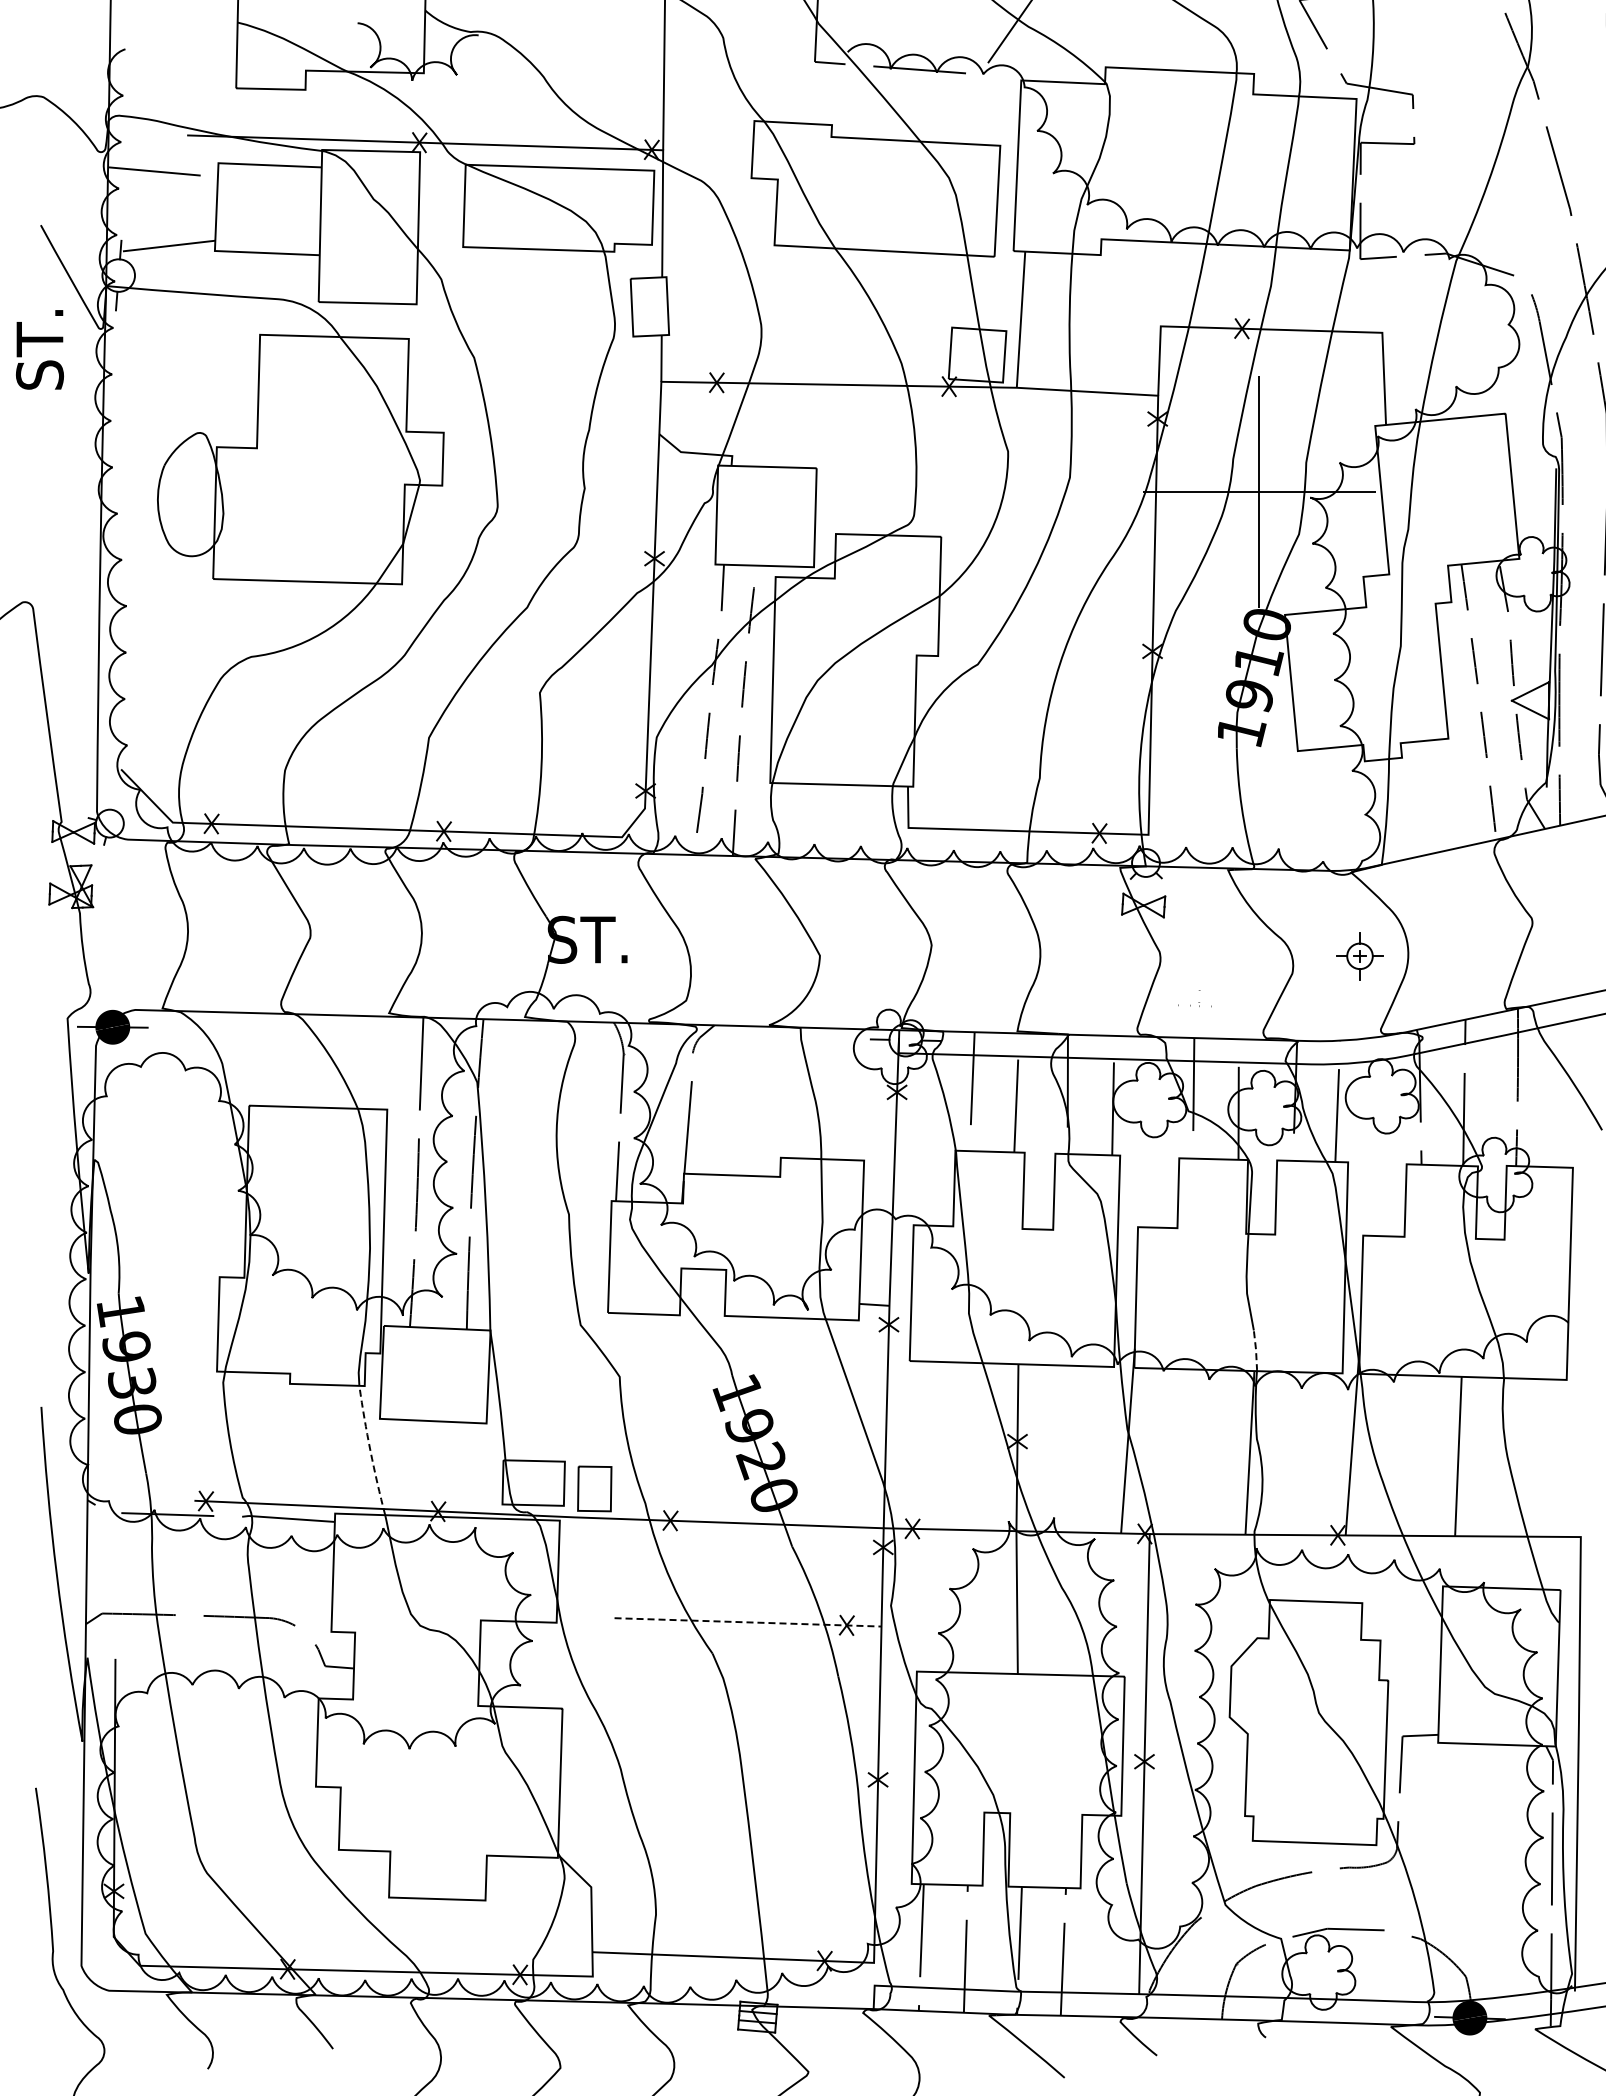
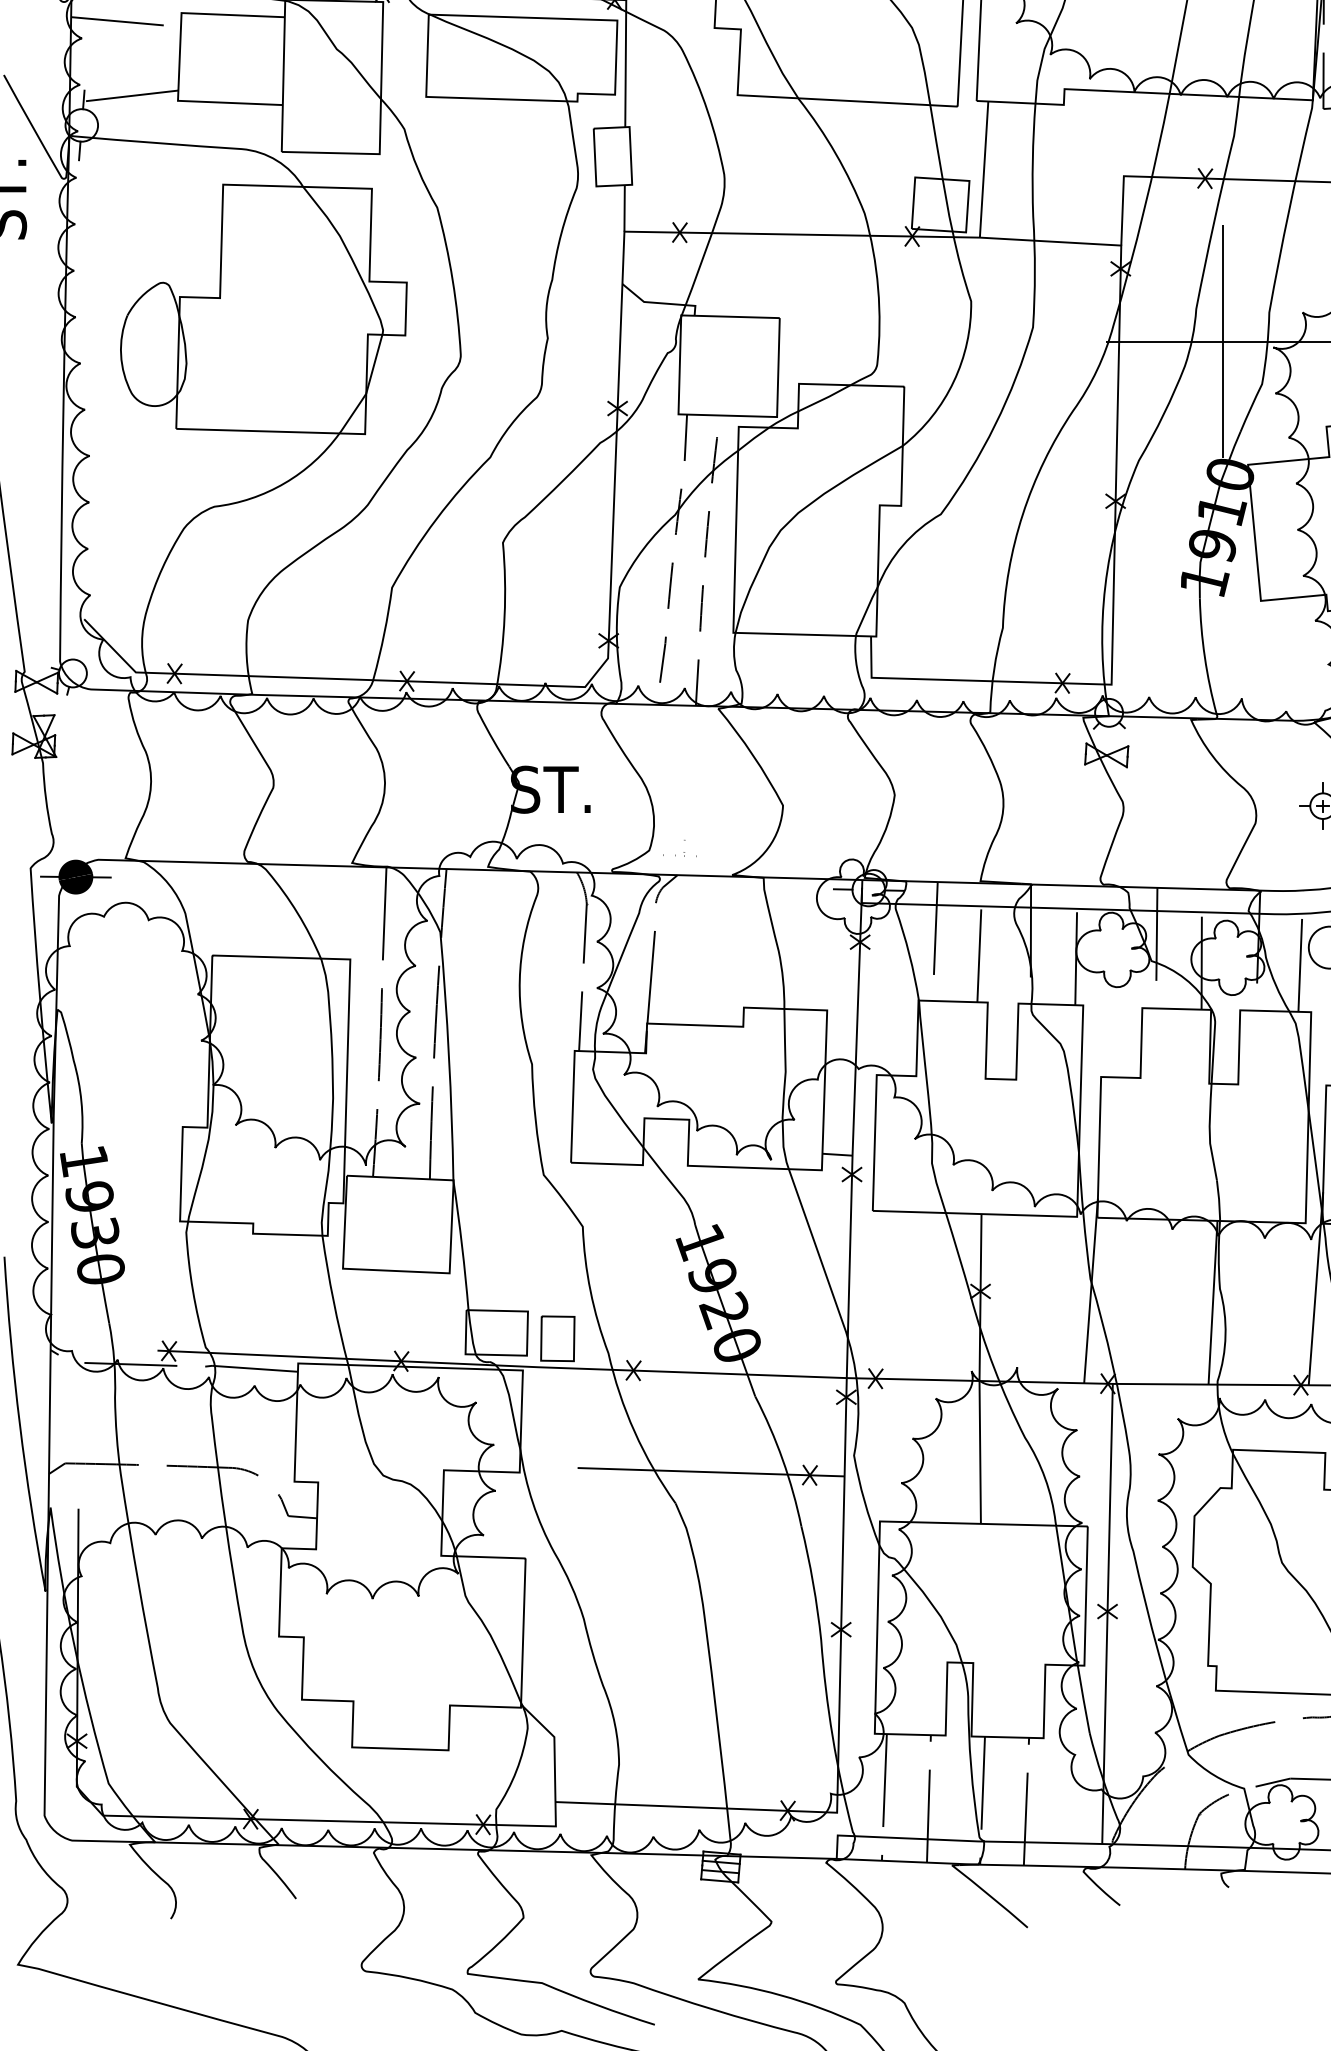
part: (1194, 998) -> (679, 848), moved
line: (1256, 1351) -> (1219, 1201), dashed -> solid
line: (370, 1450) -> (333, 1300), dashed -> solid
line: (748, 1622) -> (711, 1472), dashed -> solid

